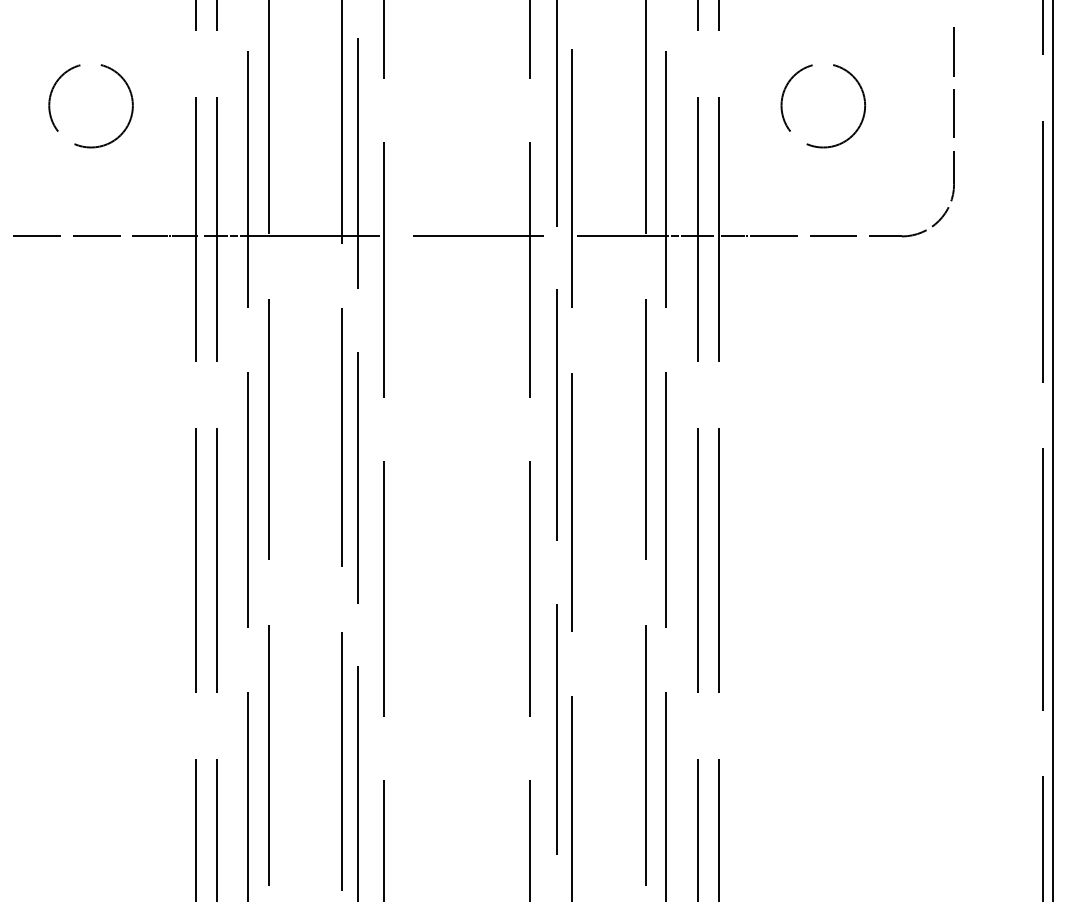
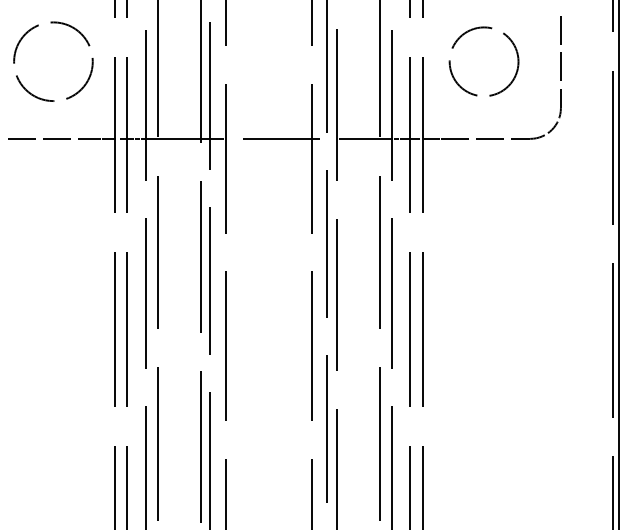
circle: (90, 106) -> (53, 62), size x1.6
circle: (822, 106) -> (483, 62), size x1.4

